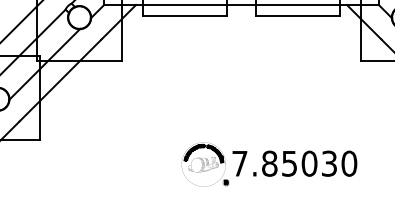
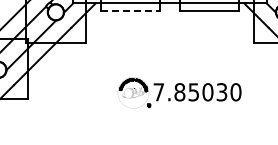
line: (185, 16) -> (130, 11), solid -> dashed
part: (269, 164) -> (179, 92), moved

